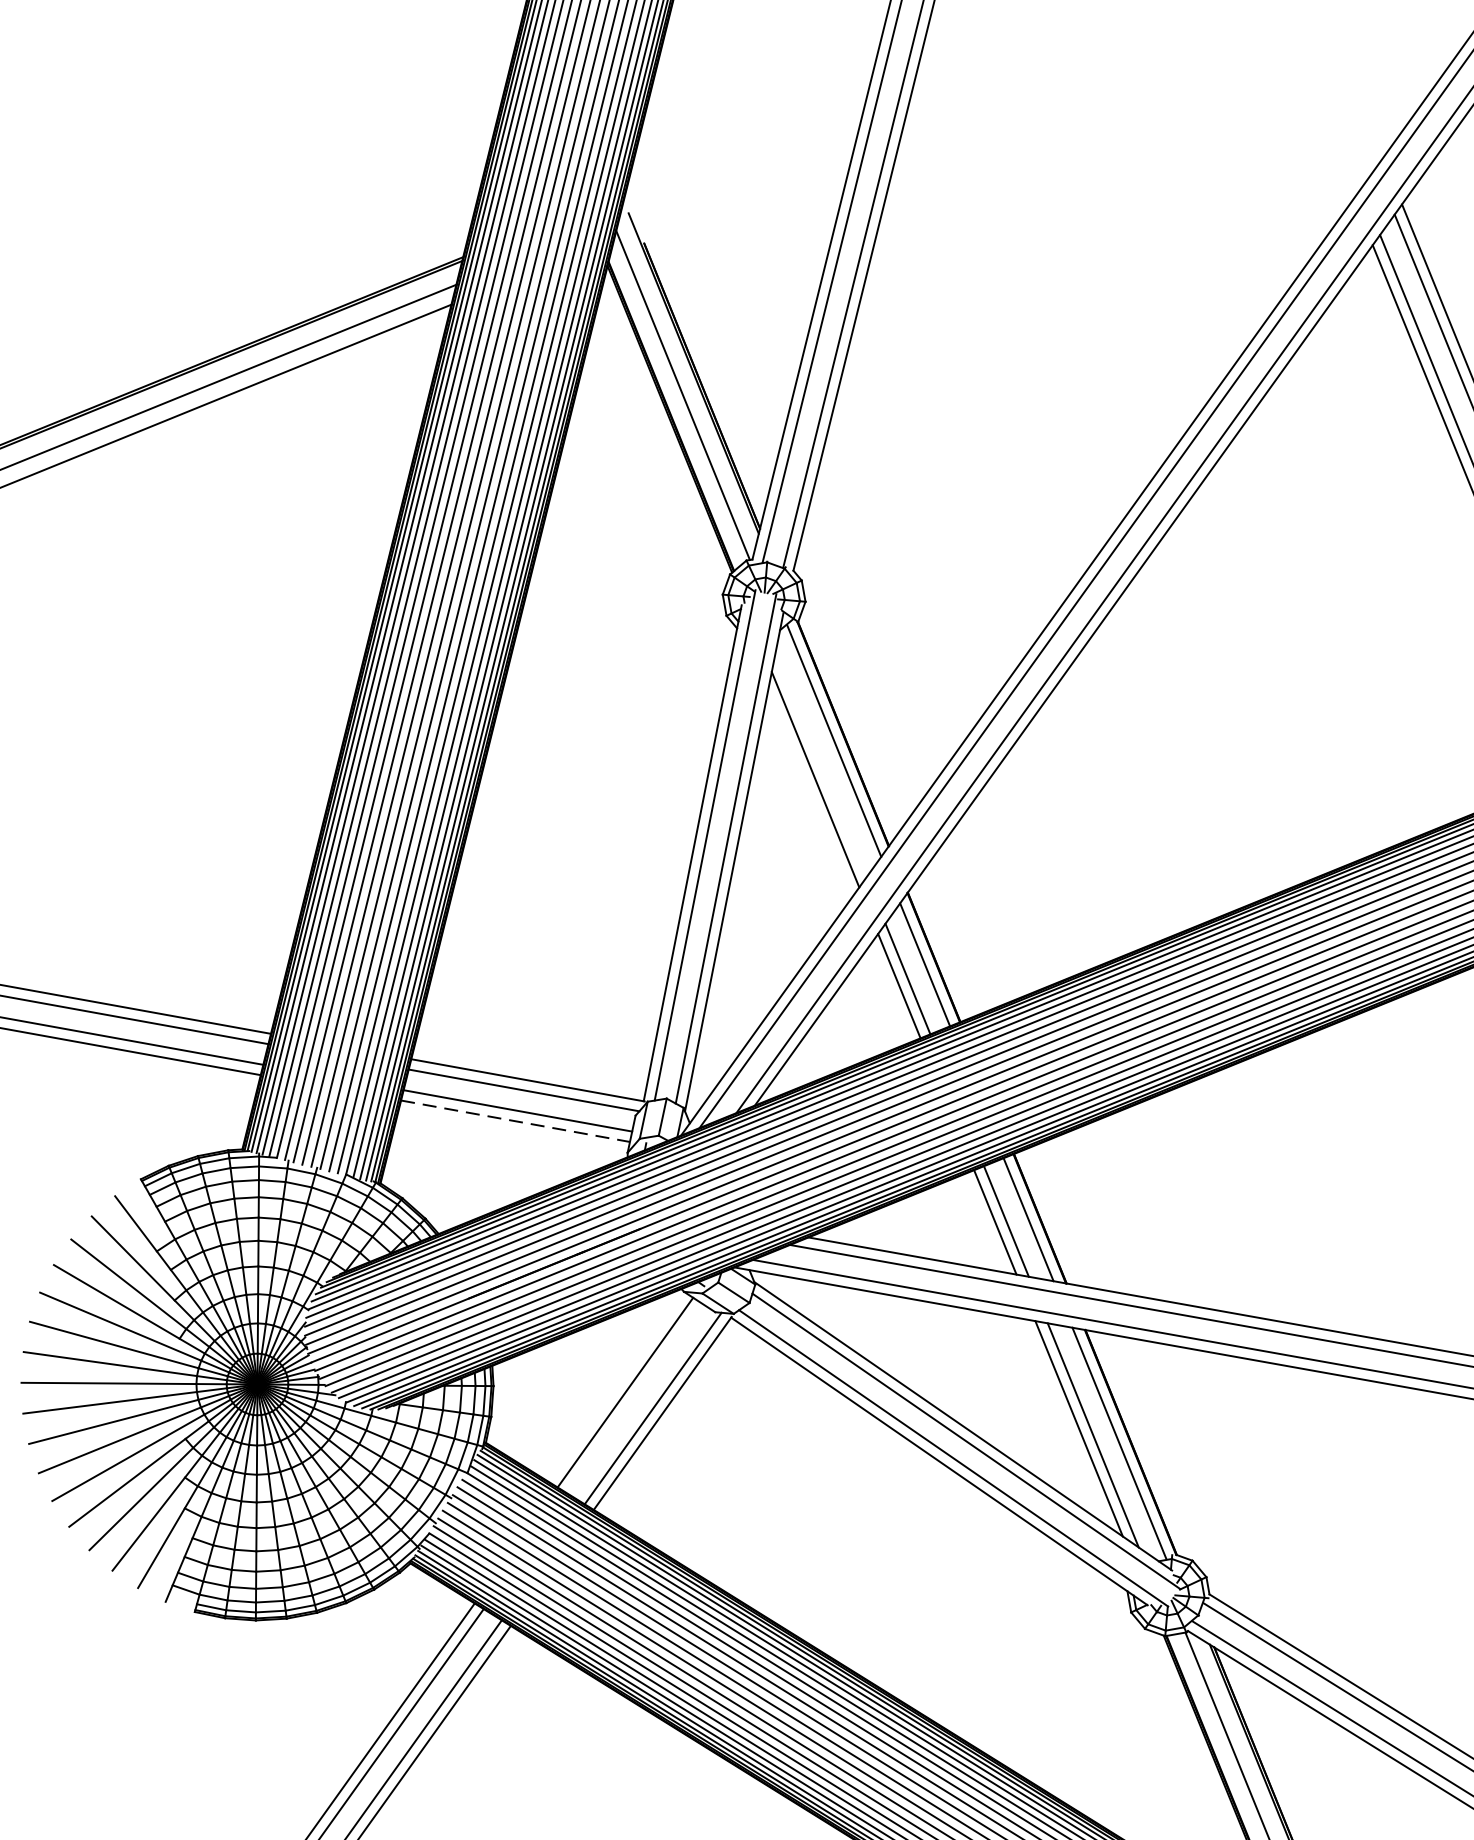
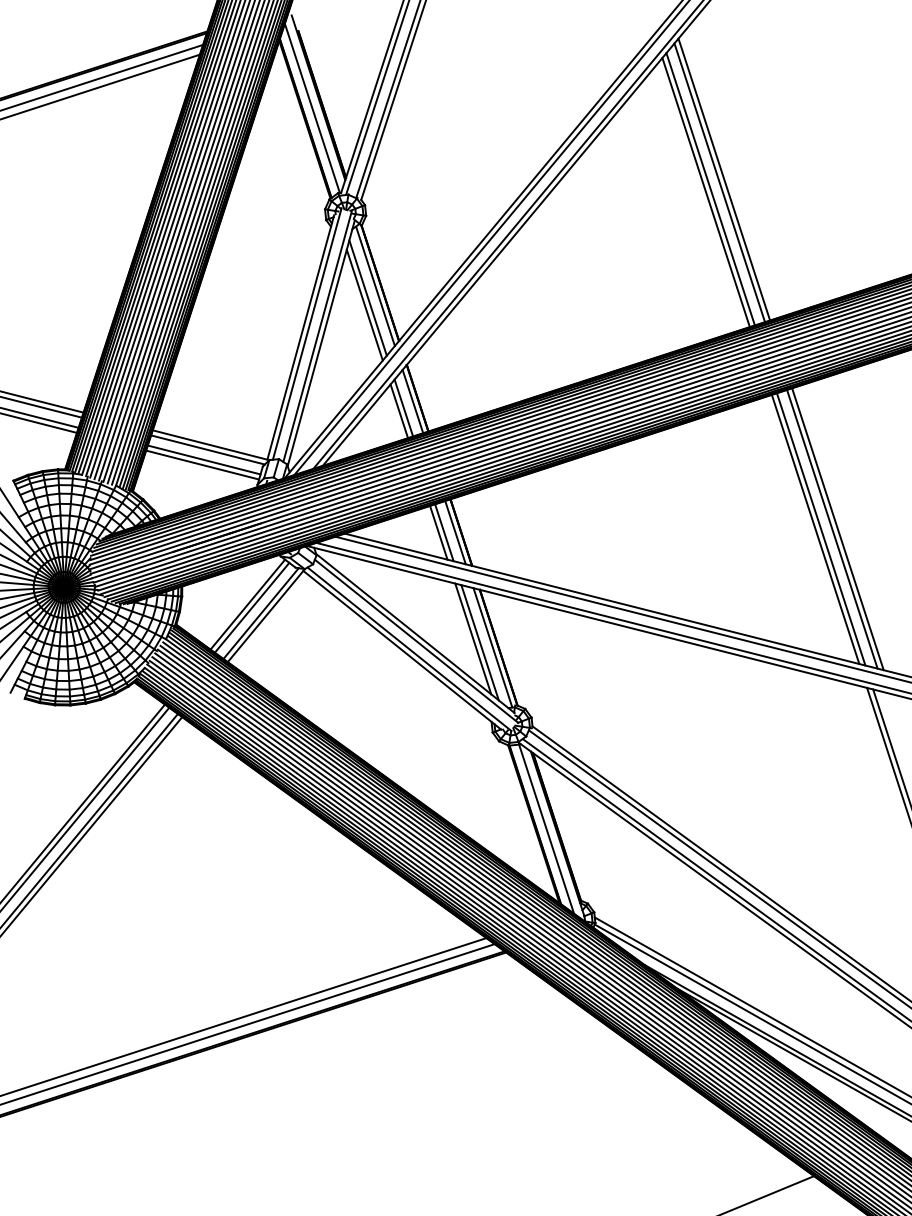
line: (819, 764) -> (367, 297), added
line: (517, 1121) -> (203, 465), dashed -> solid
line: (633, 1397) -> (251, 607), added

